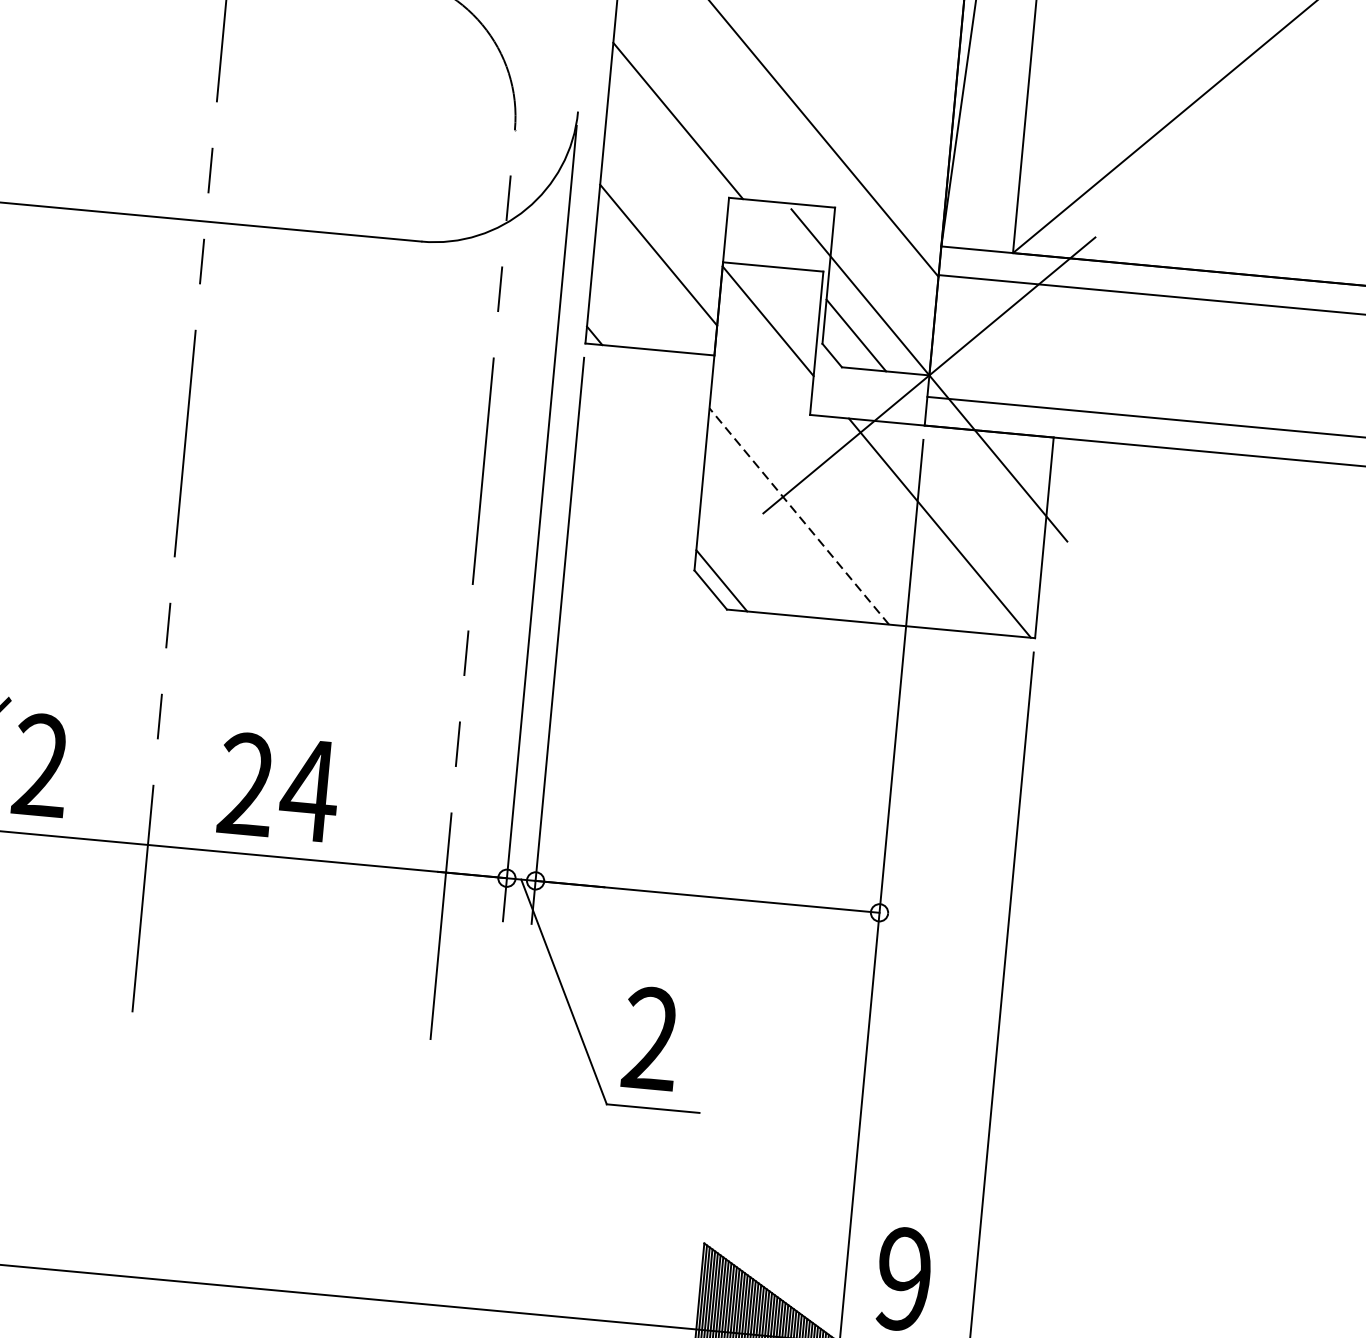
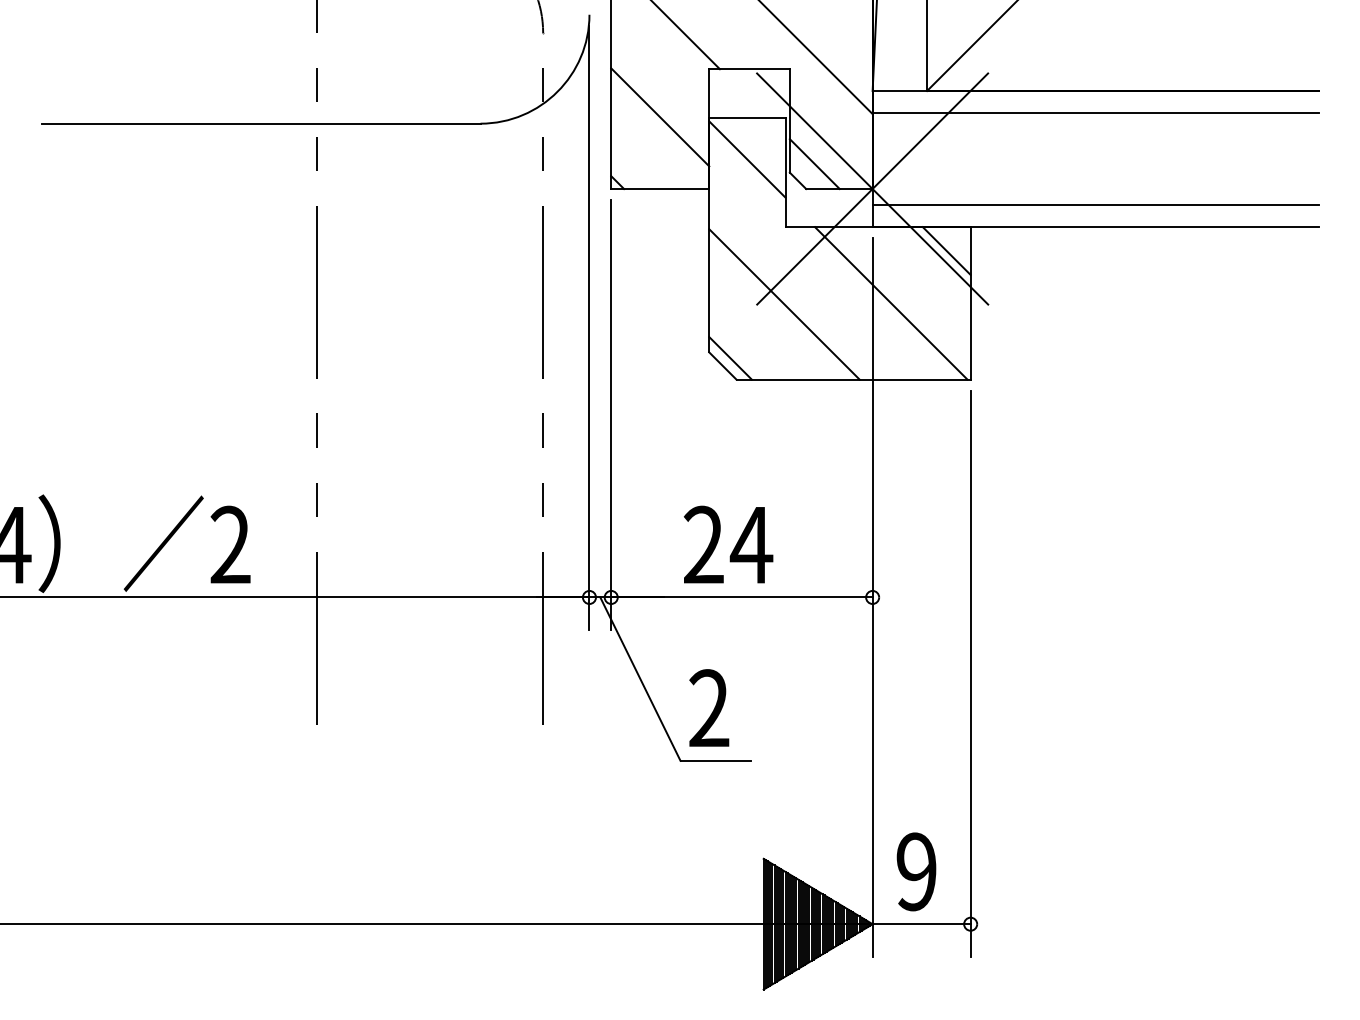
line: (1019, 465) -> (946, 250), added
line: (799, 516) -> (784, 304), dashed -> solid
text: (279, 786) -> (728, 544), moved

